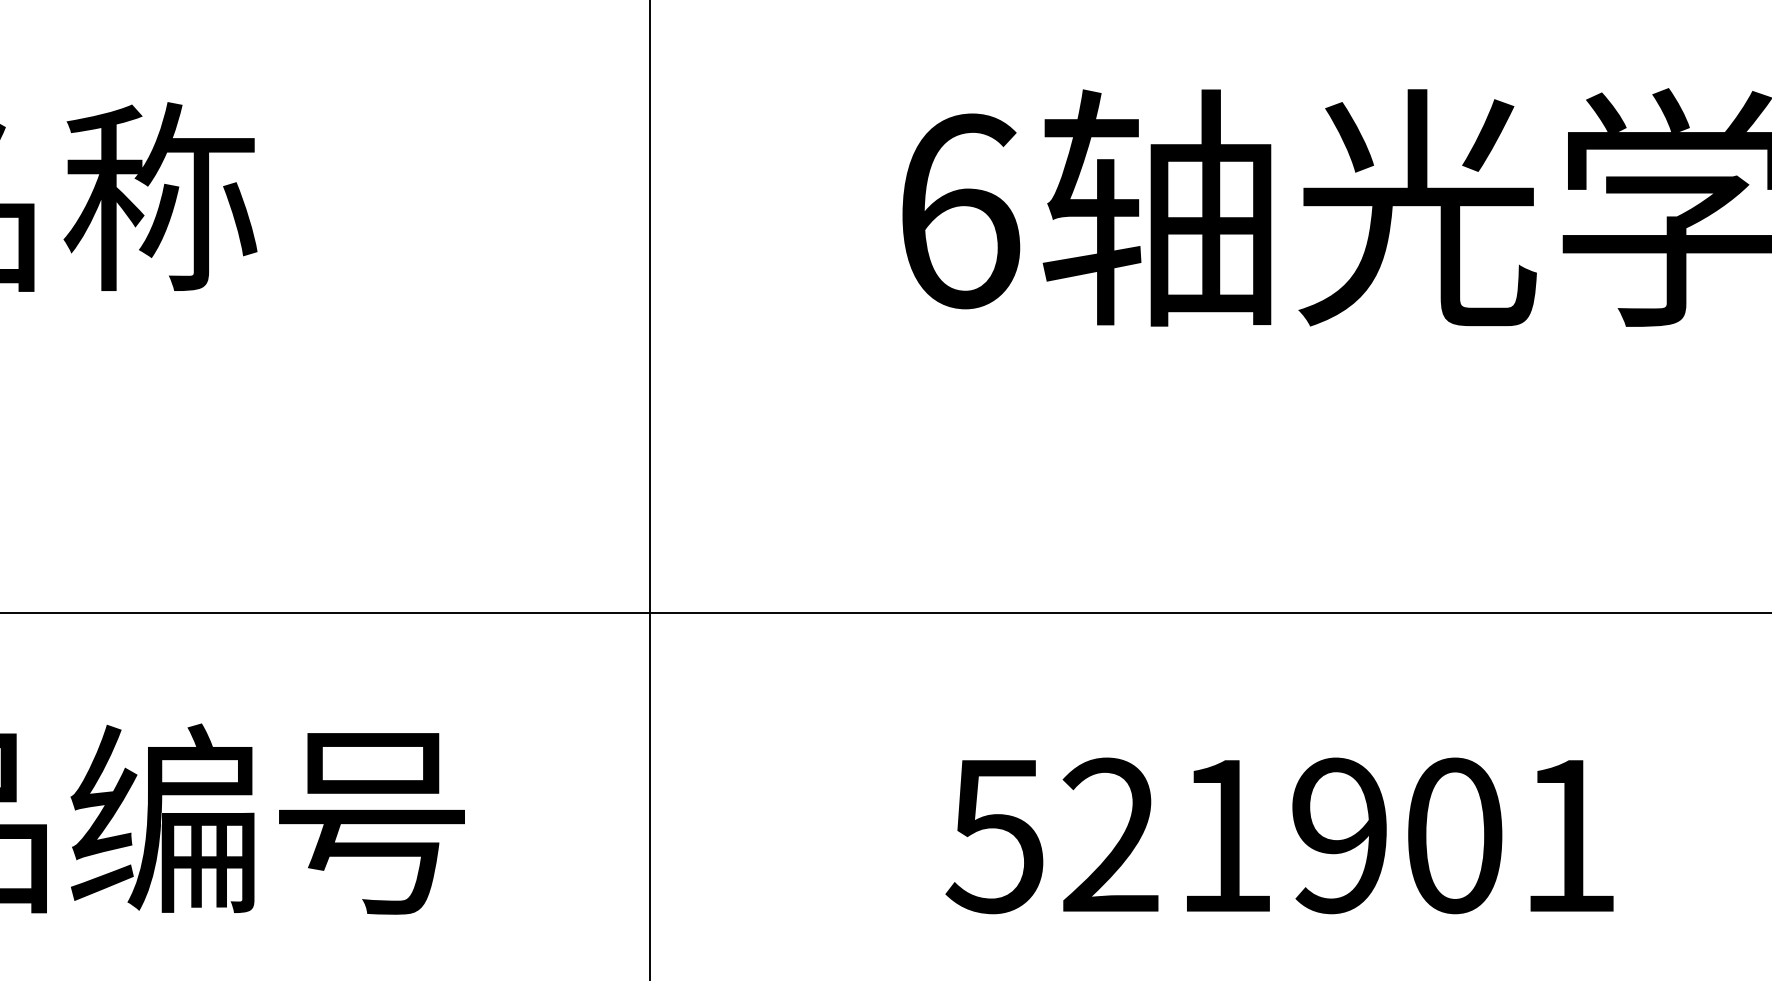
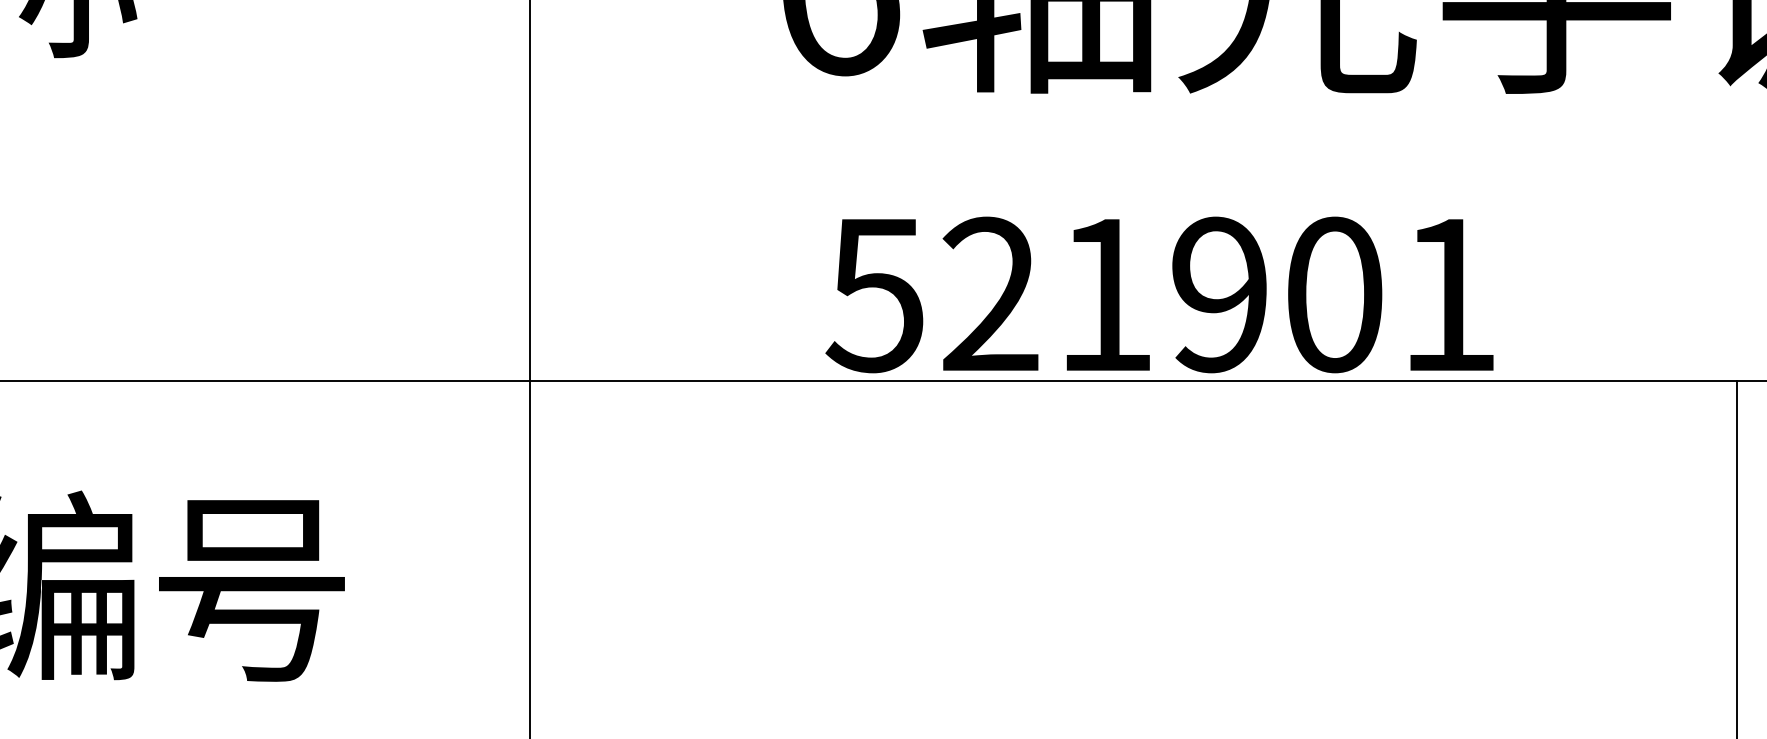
text: (1279, 835) -> (1159, 294), moved

